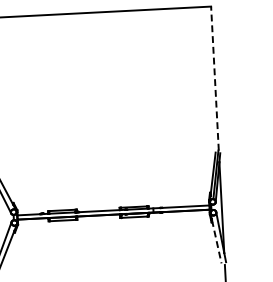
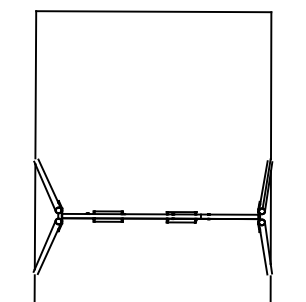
line: (215, 78) -> (271, 85), dashed -> solid
line: (216, 242) -> (263, 252), dashed -> solid

